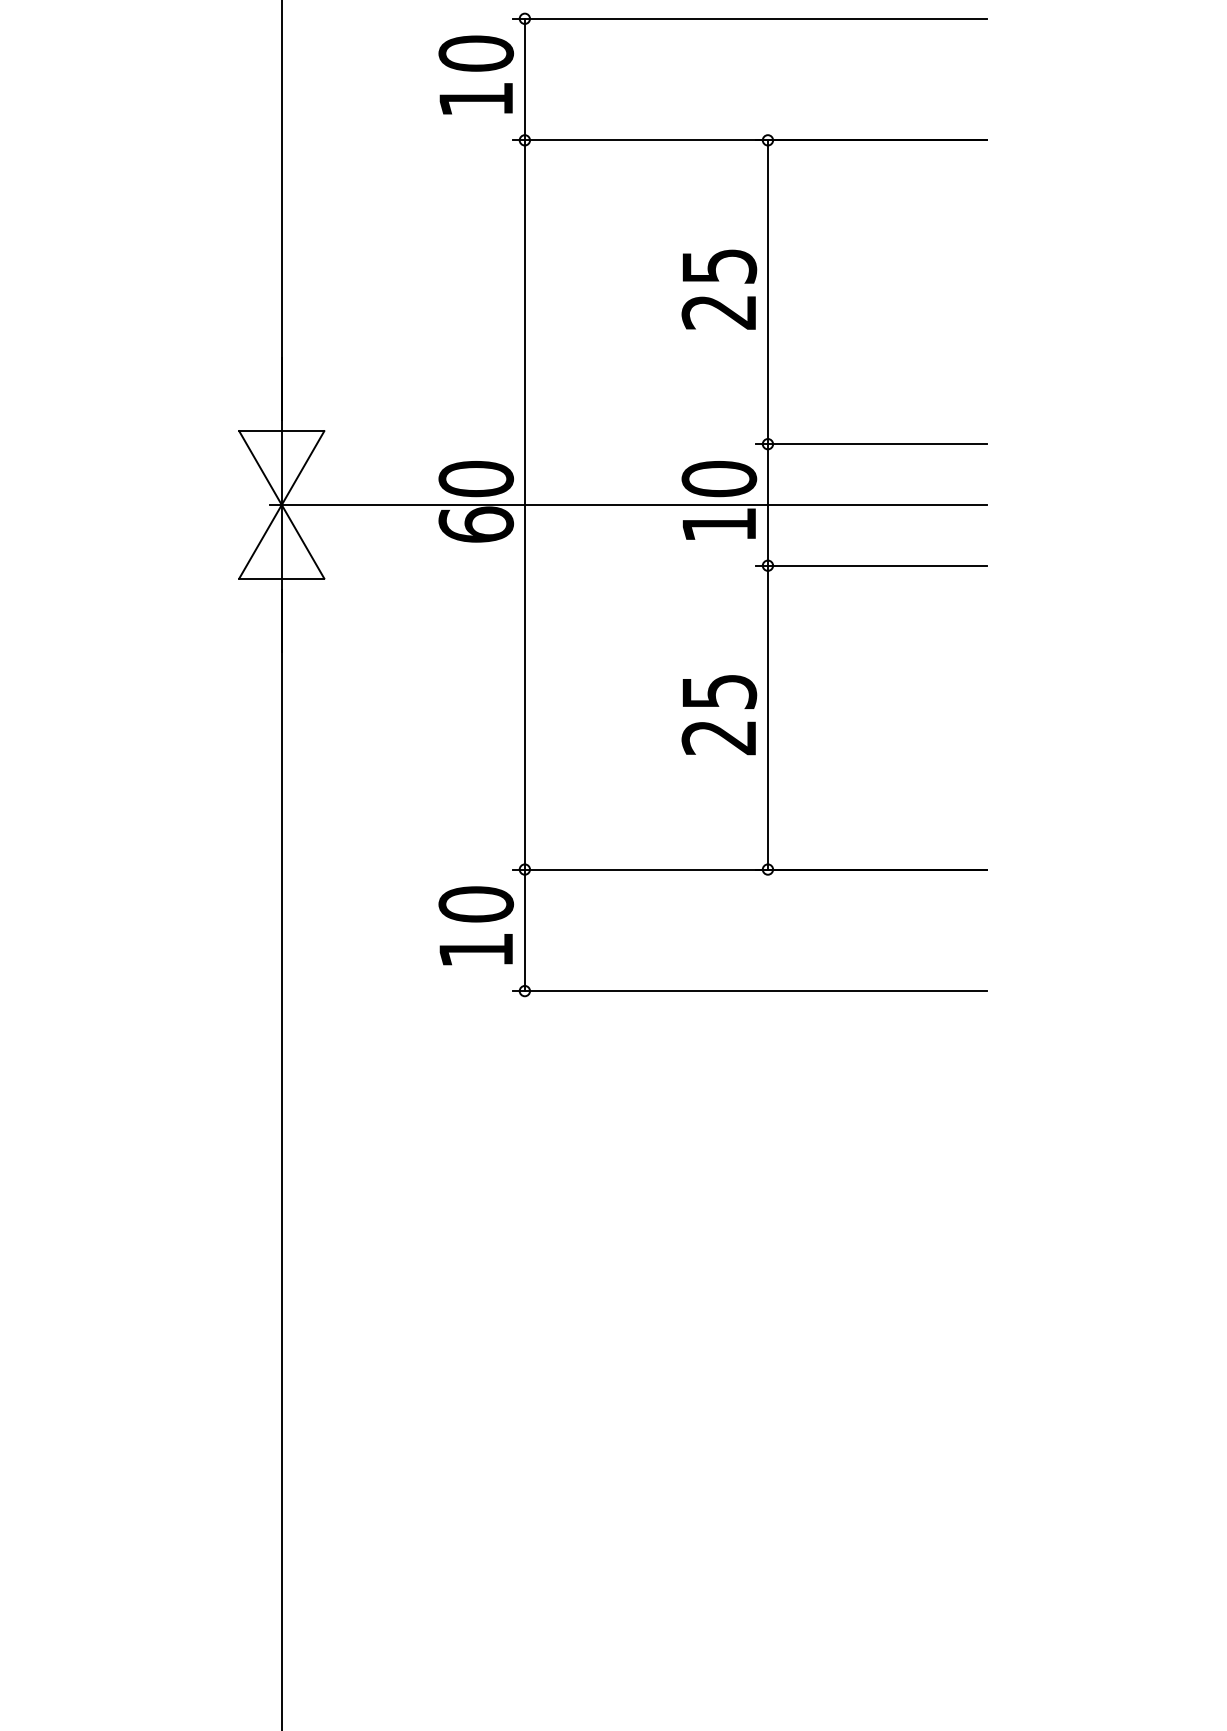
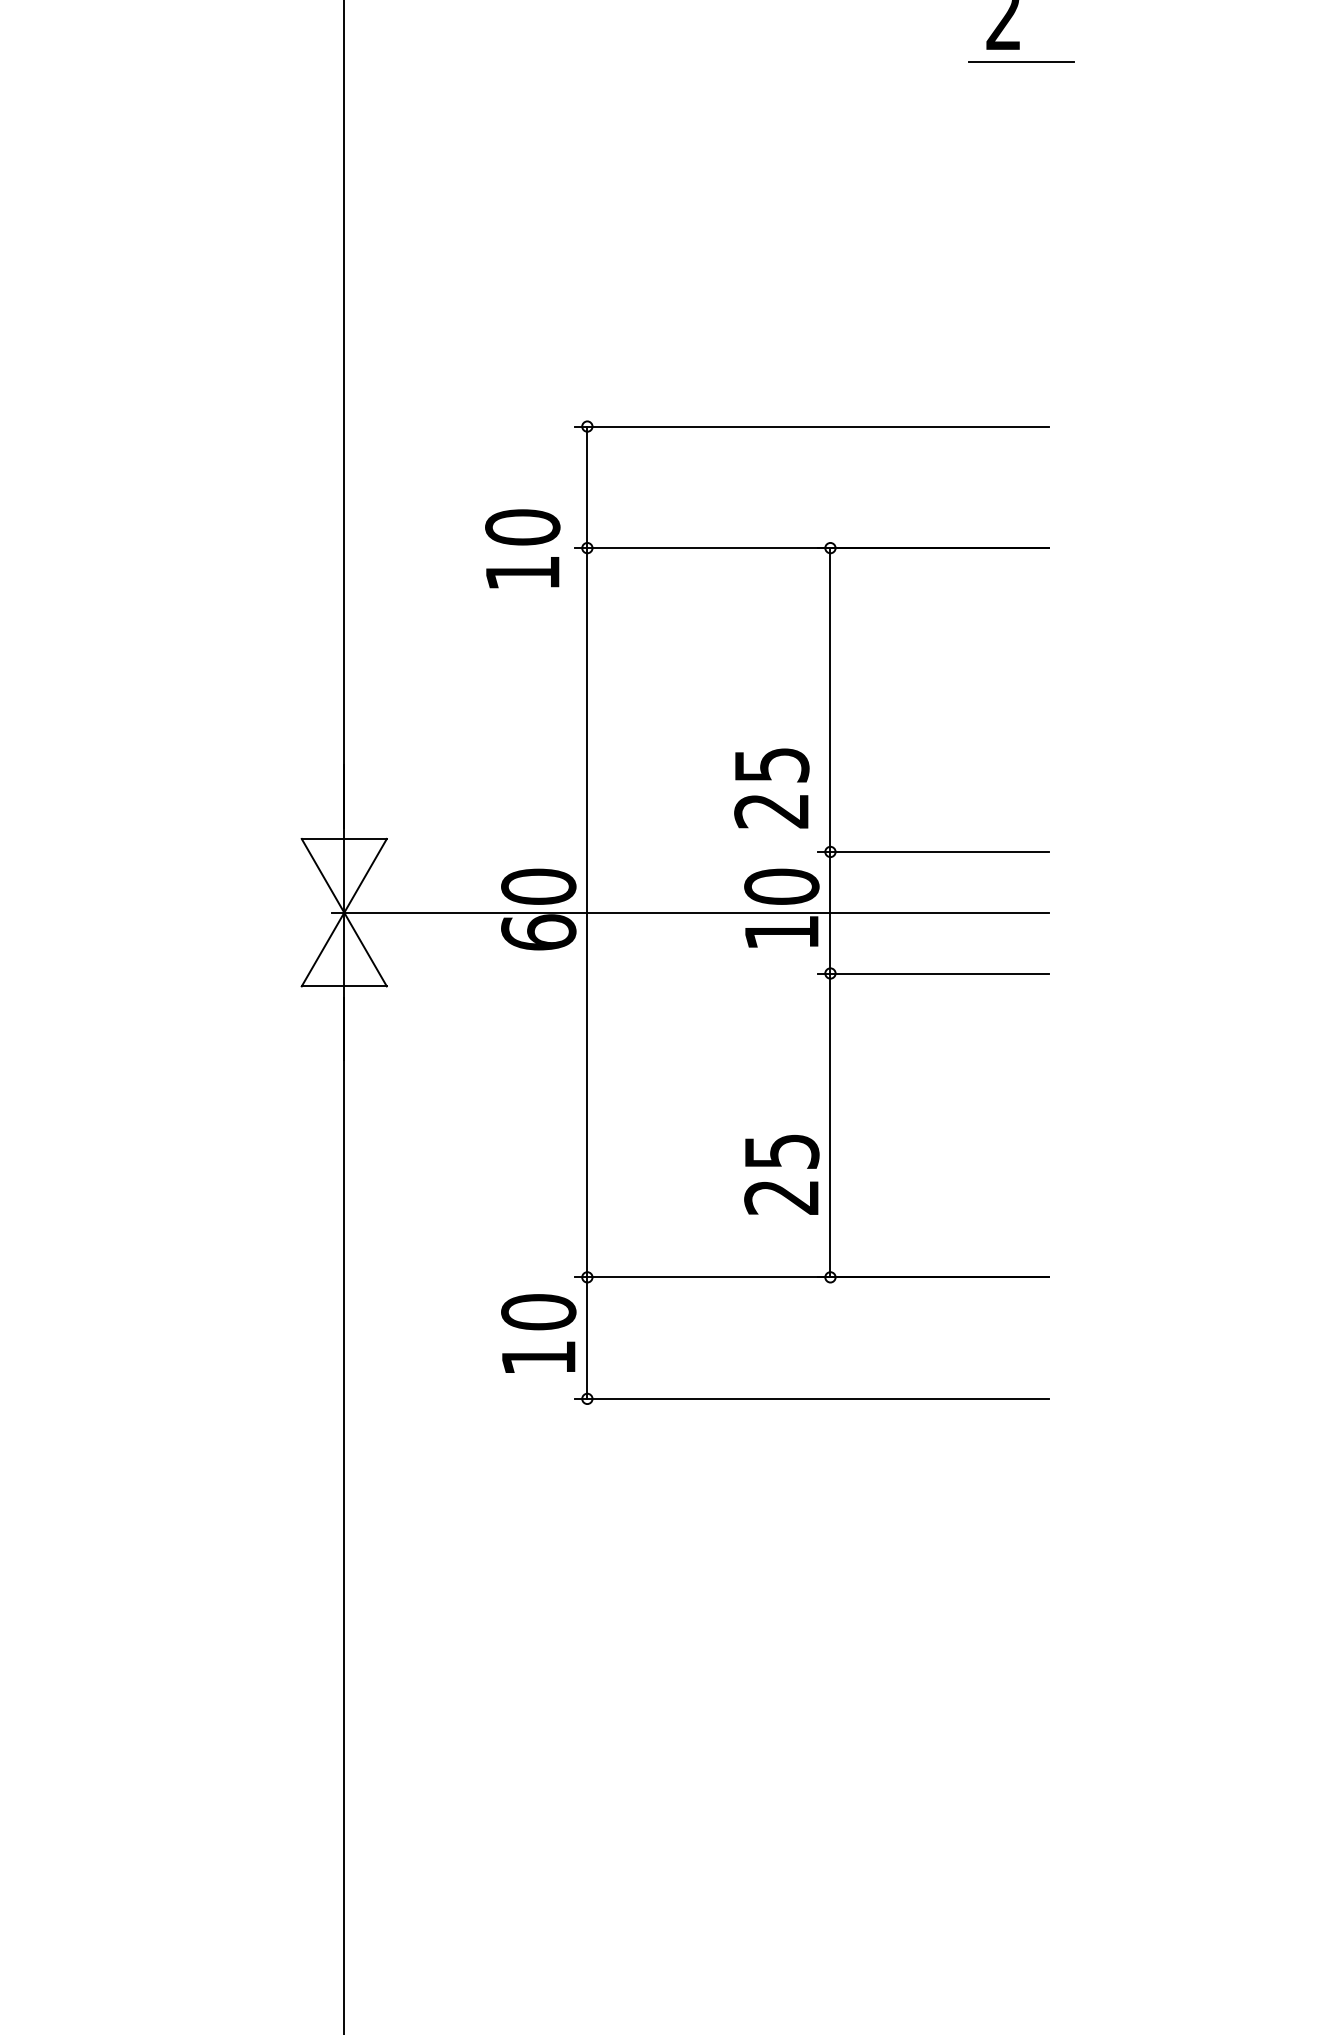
text: (475, 74) -> (522, 548), moved
text: (718, 289) -> (771, 788), moved
text: (718, 714) -> (781, 1174), moved

